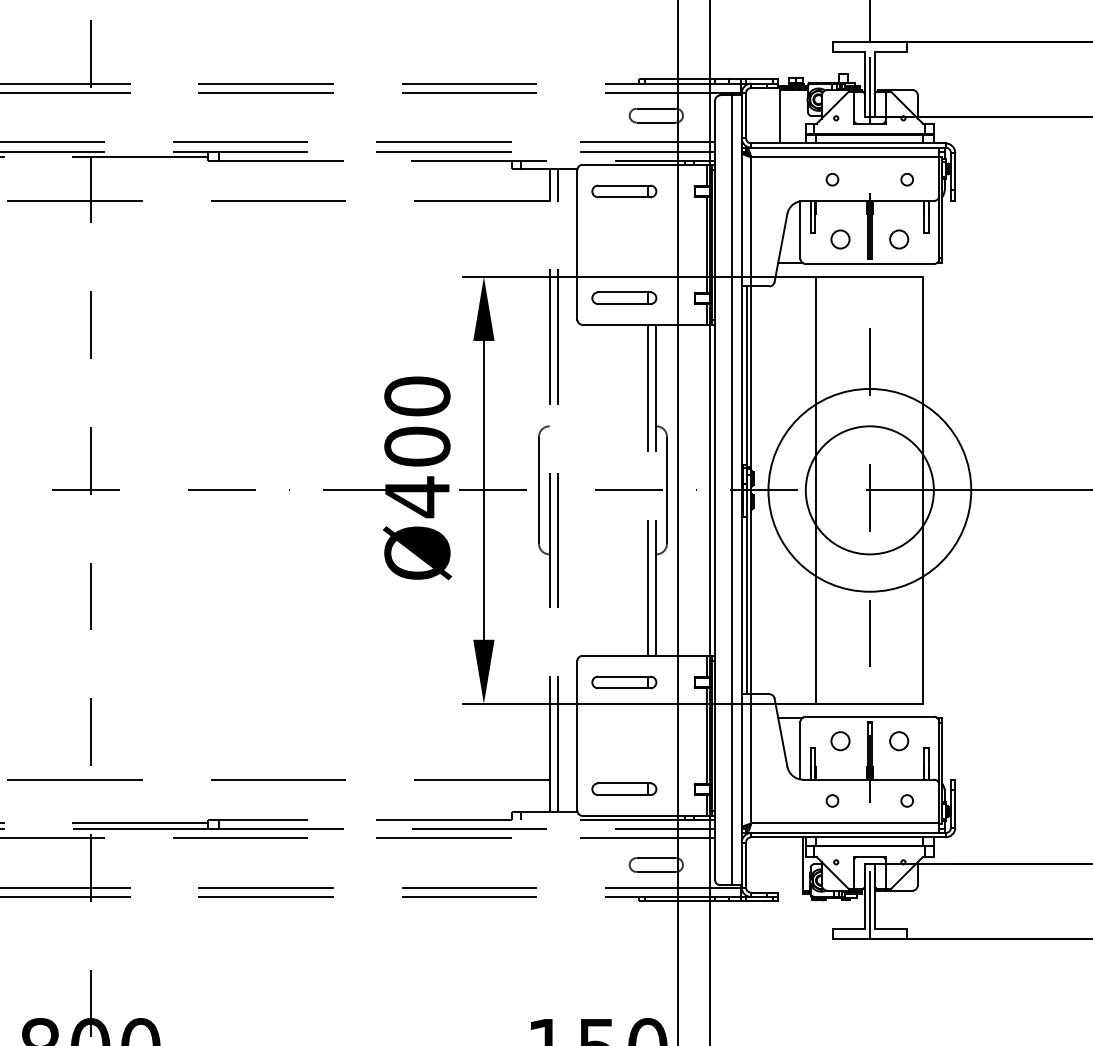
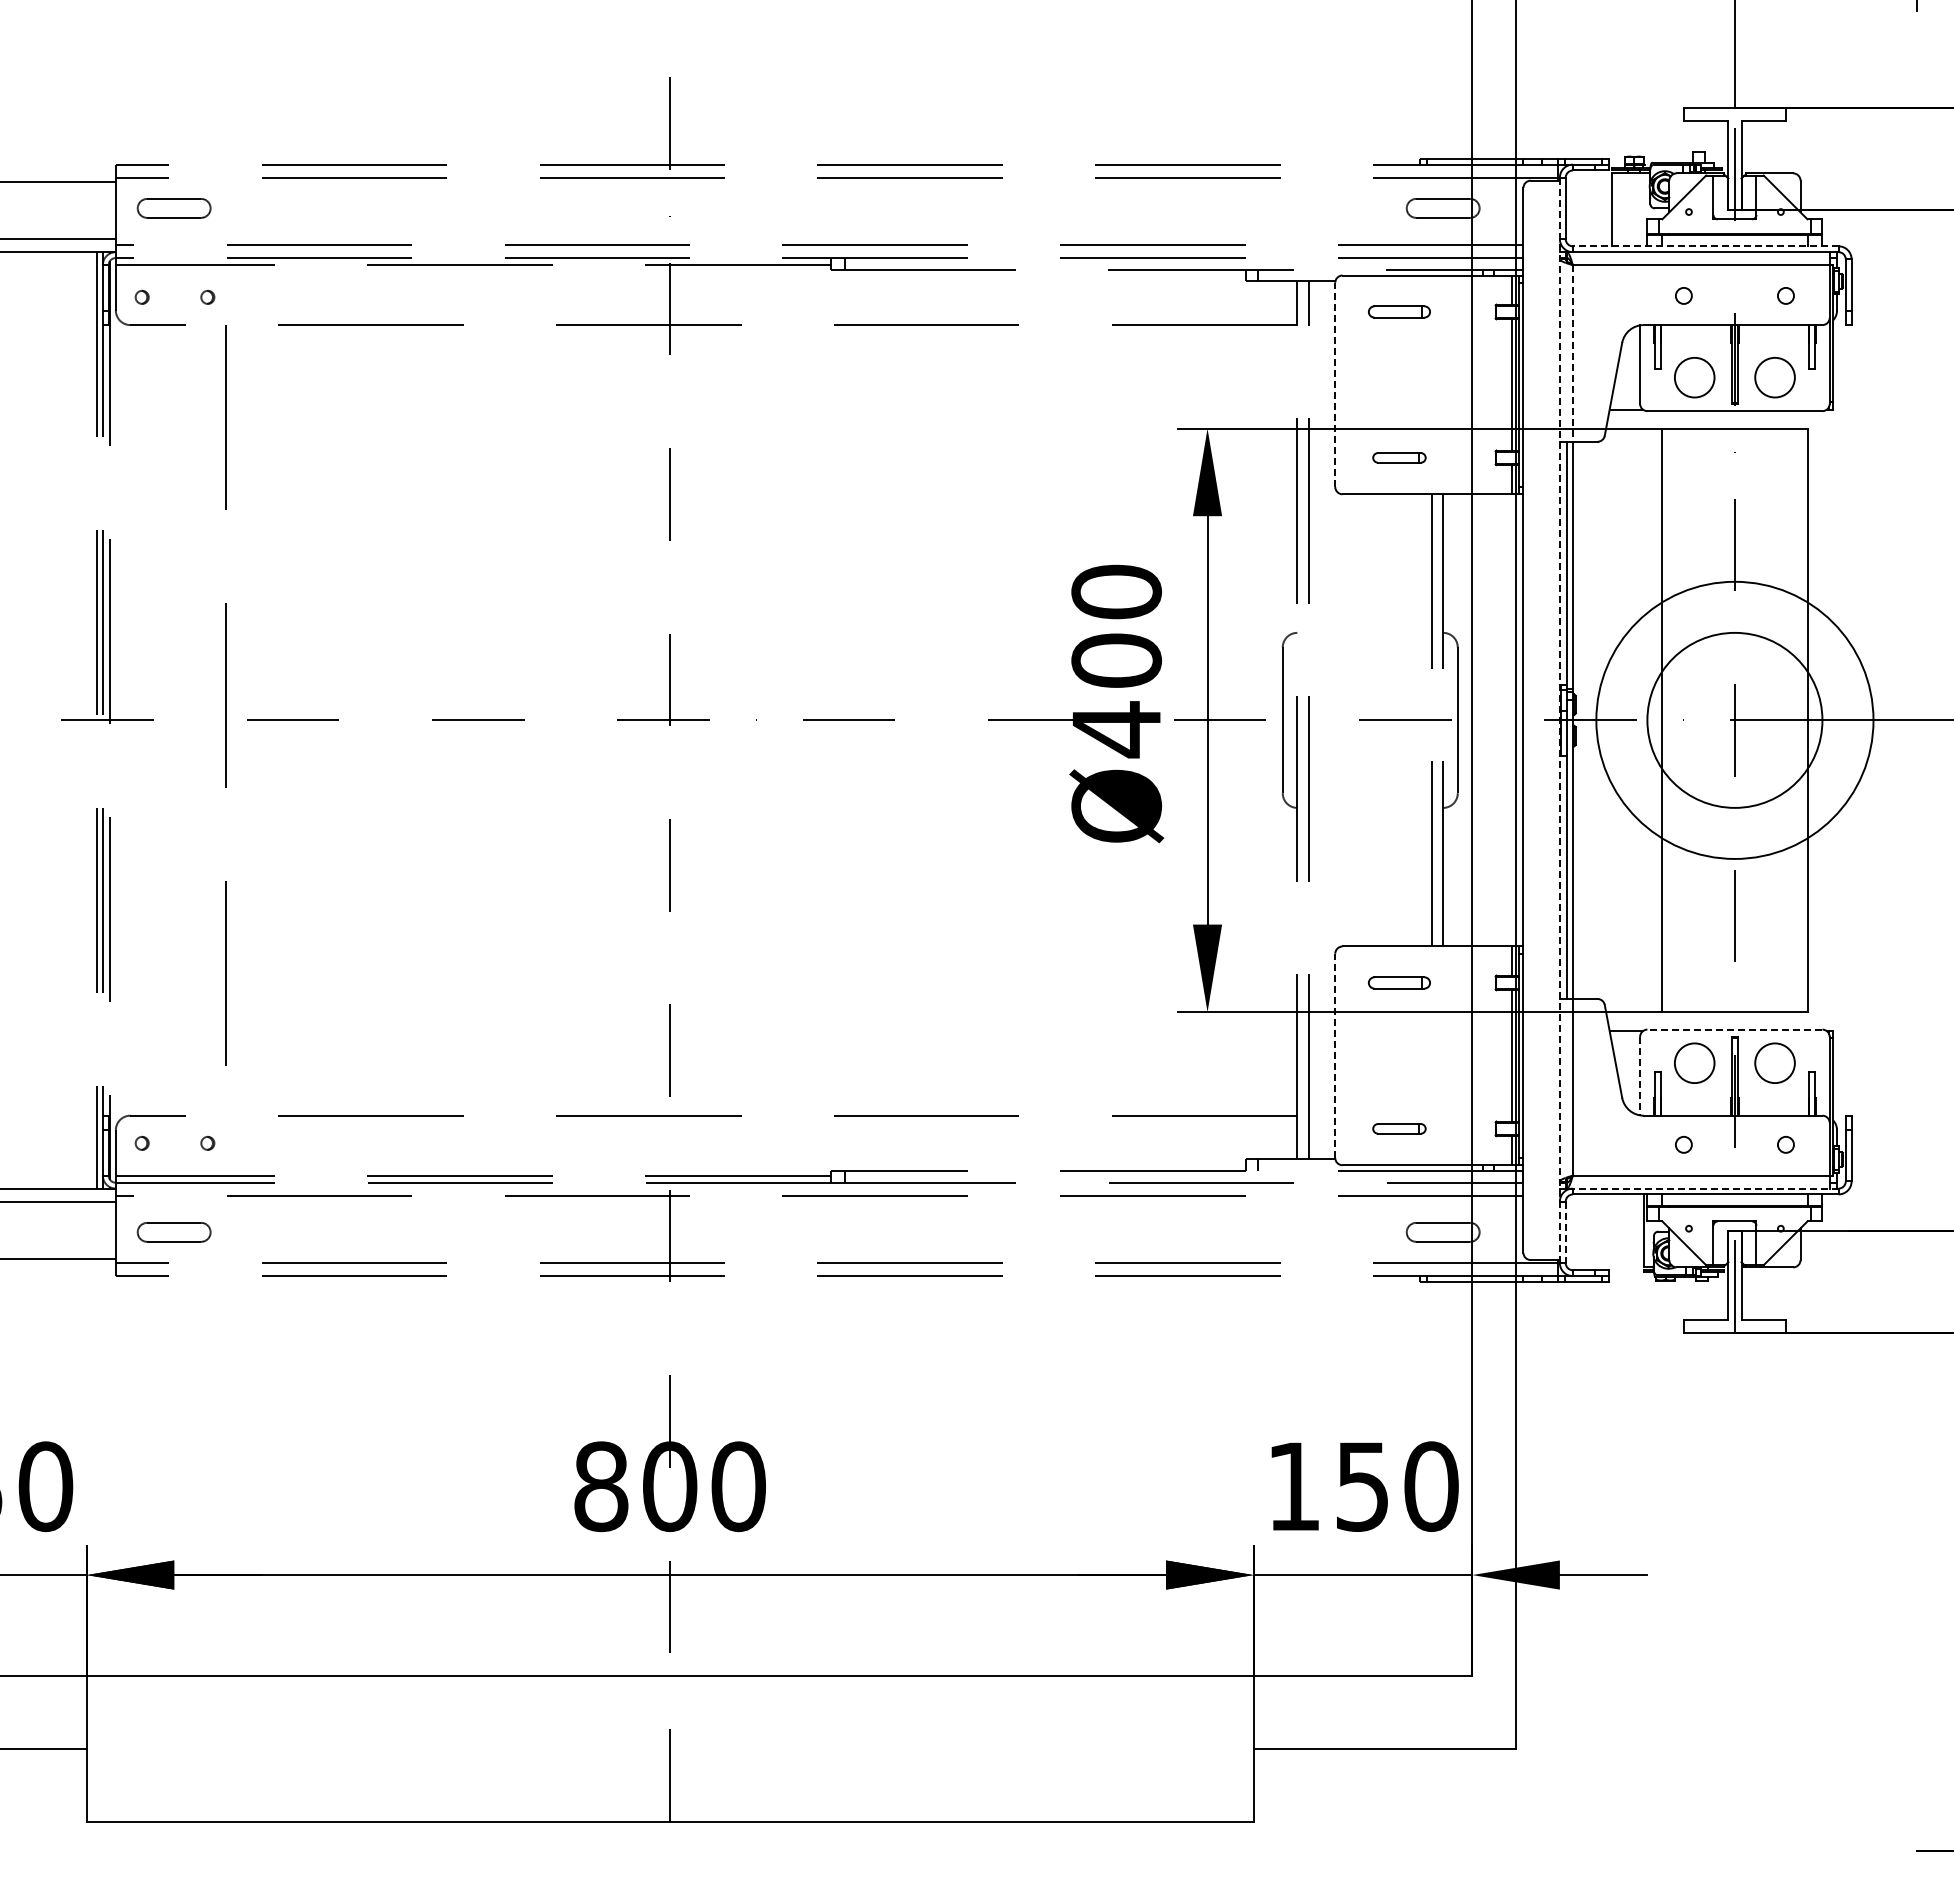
line: (848, 143) -> (1705, 246), solid -> dashed
part: (624, 191) -> (1399, 311), size x0.7
line: (750, 221) -> (1572, 353), solid -> dashed
circle: (840, 239) -> (1694, 377), size x1.6
circle: (898, 239) -> (1774, 377), size x1.6
line: (577, 244) -> (1335, 384), solid -> dashed
part: (624, 297) -> (1399, 457), size x0.6
line: (731, 490) -> (1546, 720), removed
line: (741, 490) -> (1559, 720), solid -> dashed
part: (624, 682) -> (1399, 982), size x0.7
line: (869, 716) -> (1734, 1029), solid -> dashed
line: (577, 735) -> (1335, 1055), solid -> dashed
circle: (840, 740) -> (1694, 1062), size x1.6
circle: (898, 740) -> (1774, 1062), size x1.6
line: (800, 750) -> (1640, 1076), solid -> dashed
part: (624, 789) -> (1399, 1128), size x0.6
line: (848, 832) -> (1705, 1188), solid -> dashed
line: (745, 865) -> (1565, 1232), solid -> dashed

